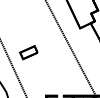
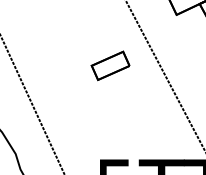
part: (28, 52) -> (109, 65), moved

